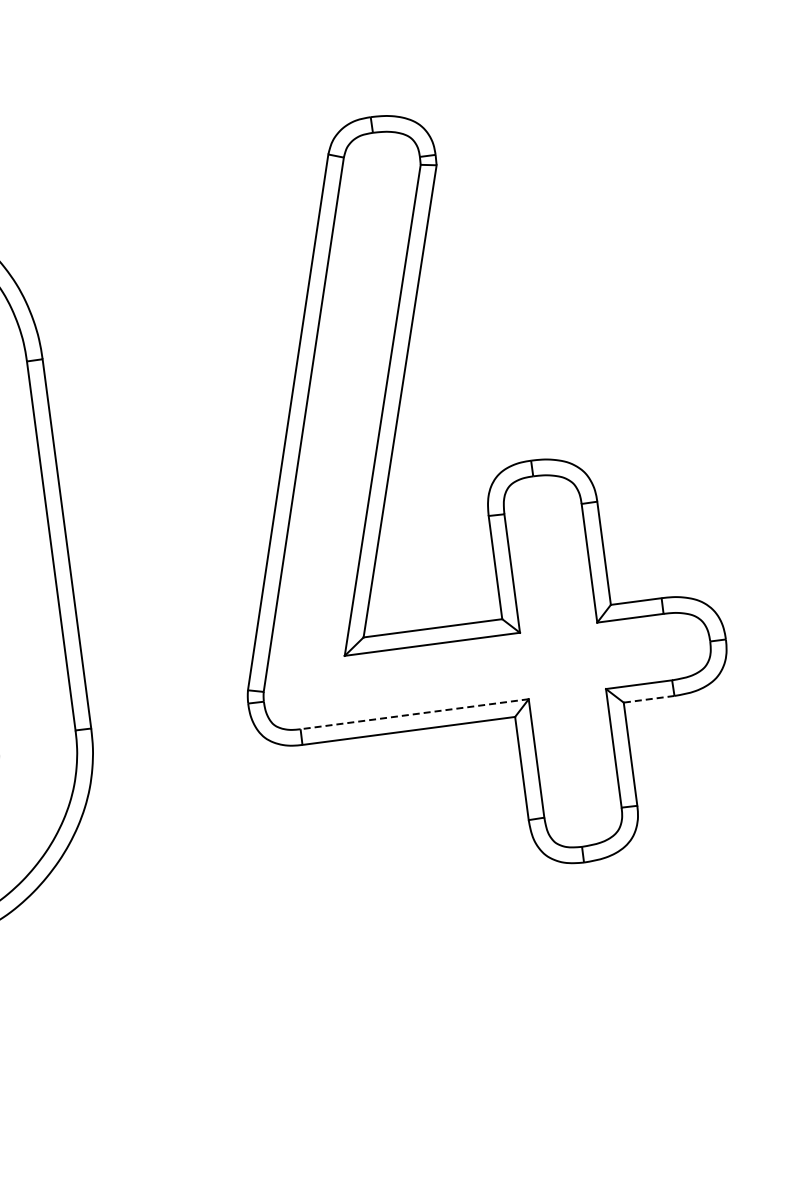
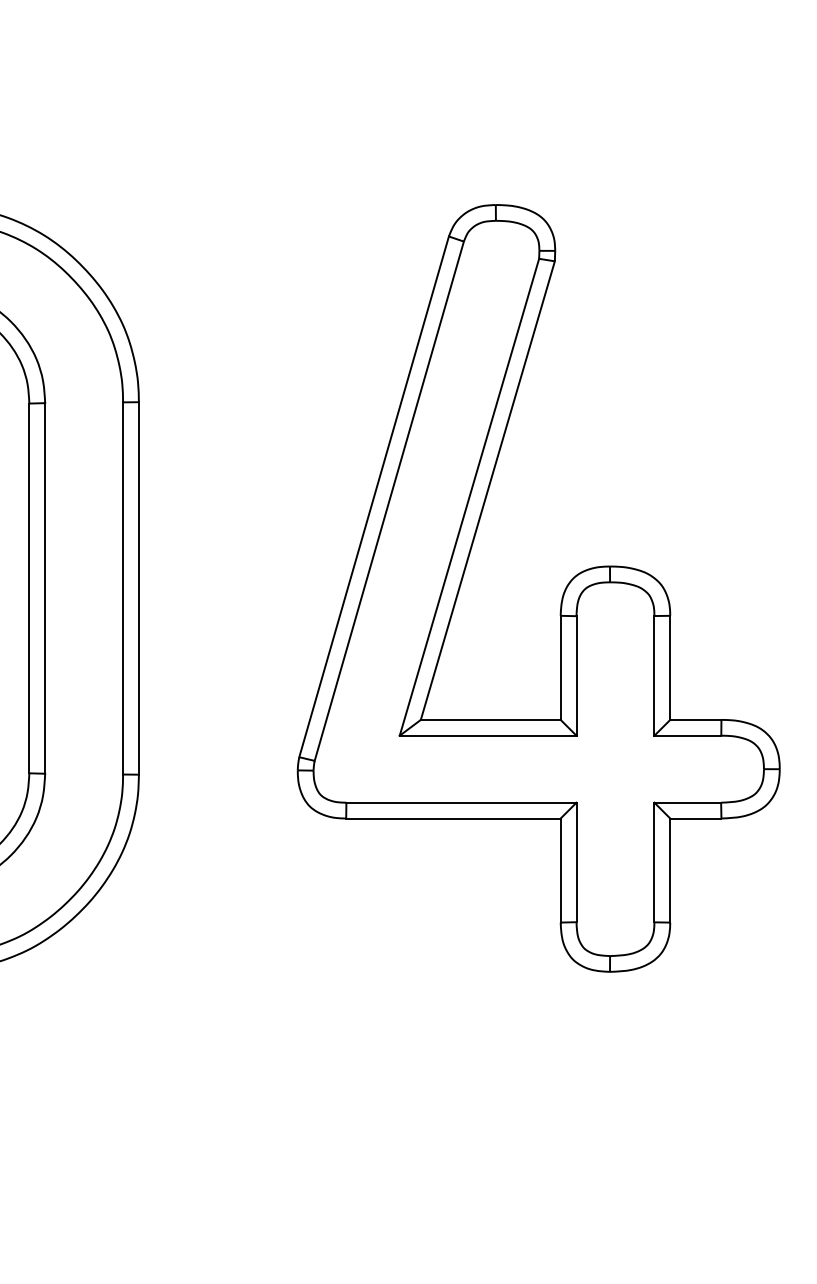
line: (648, 699) -> (695, 818), dashed -> solid
line: (413, 714) -> (460, 802), dashed -> solid

